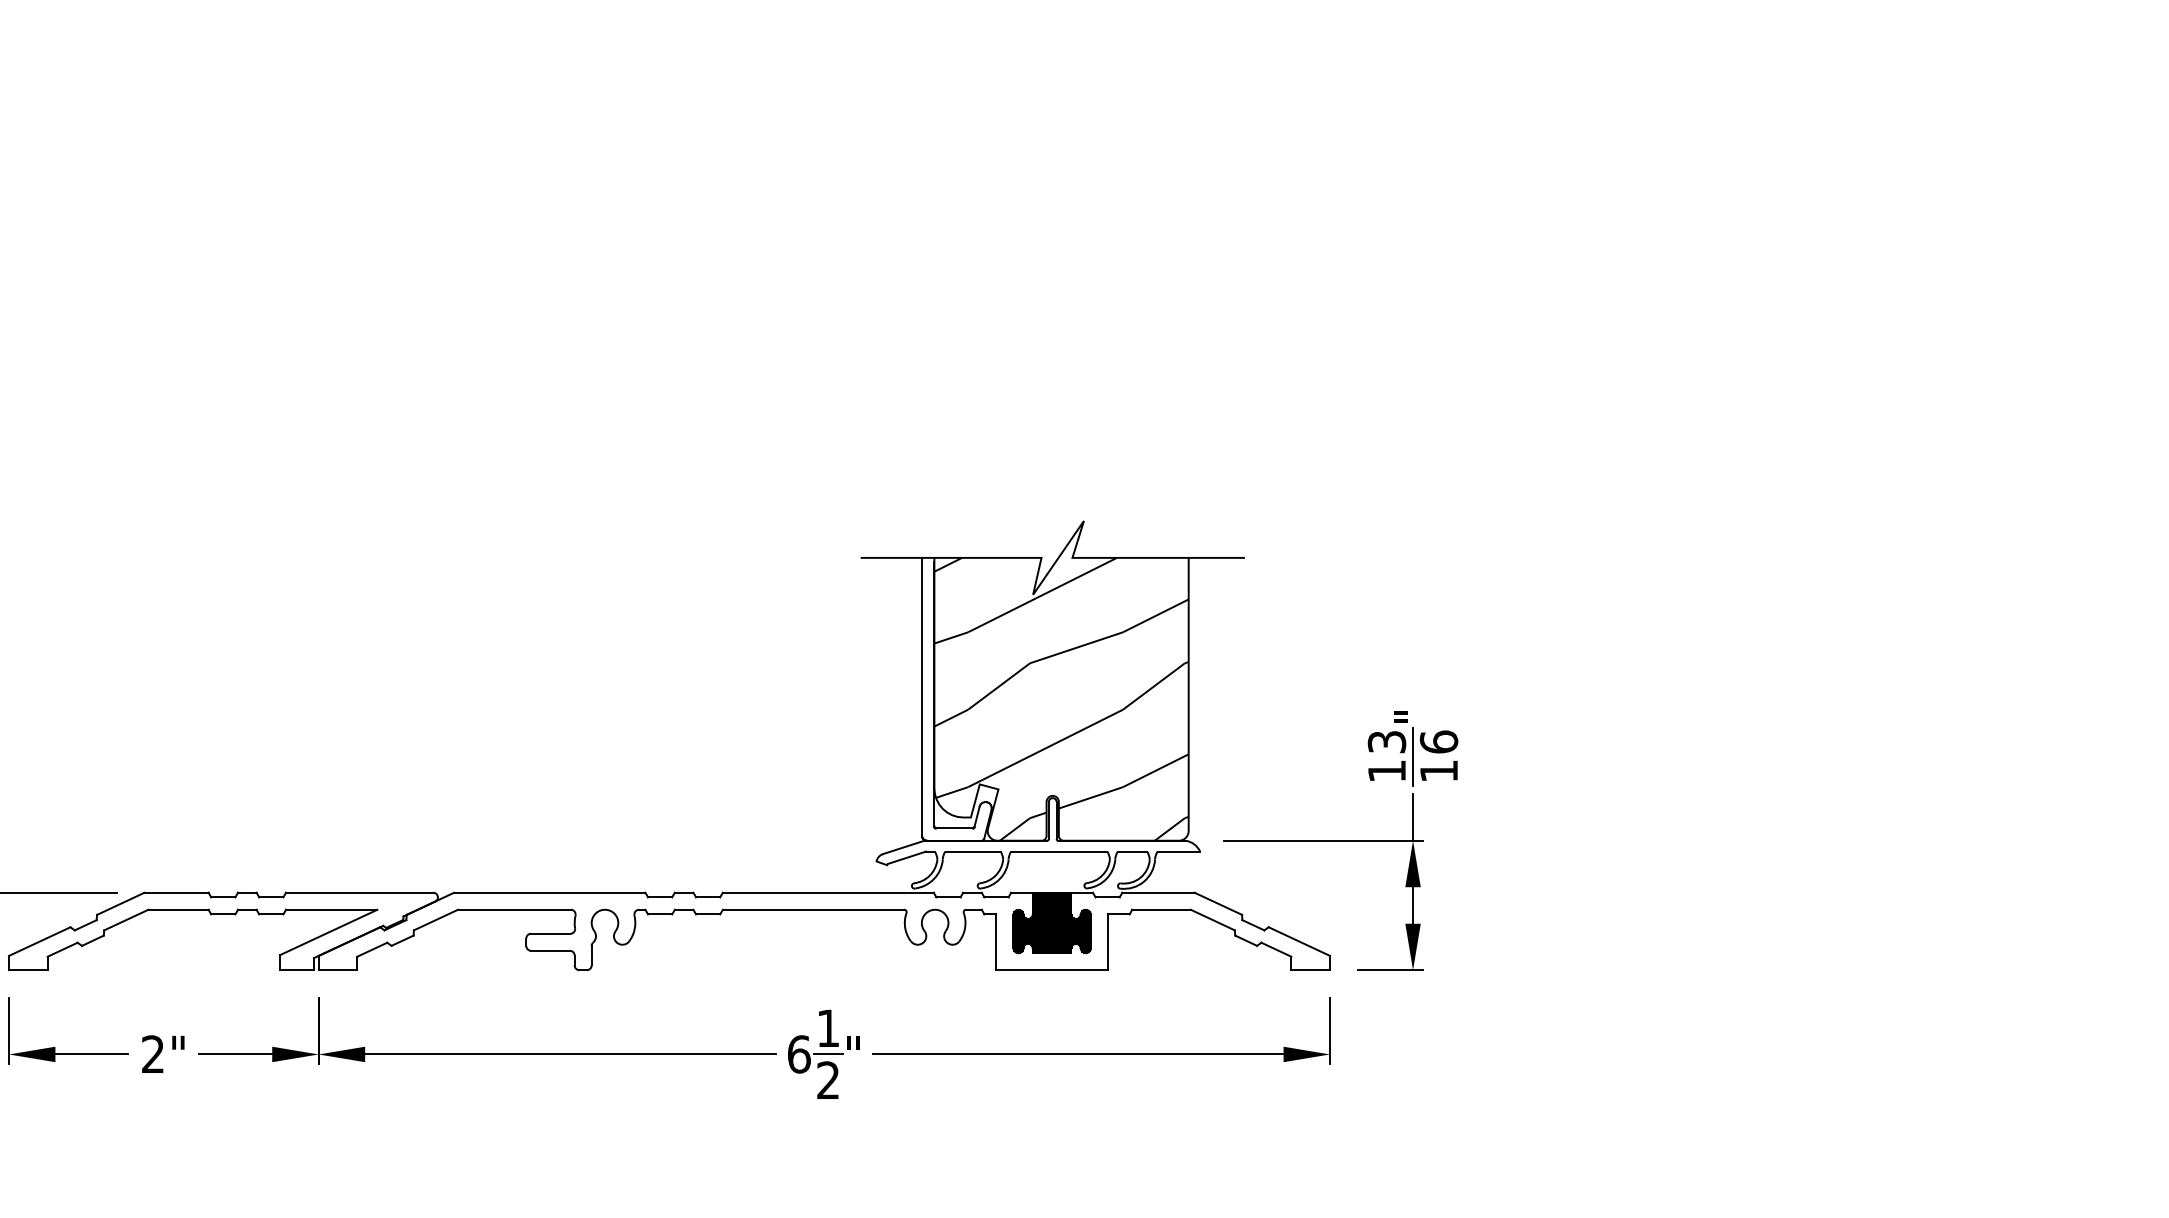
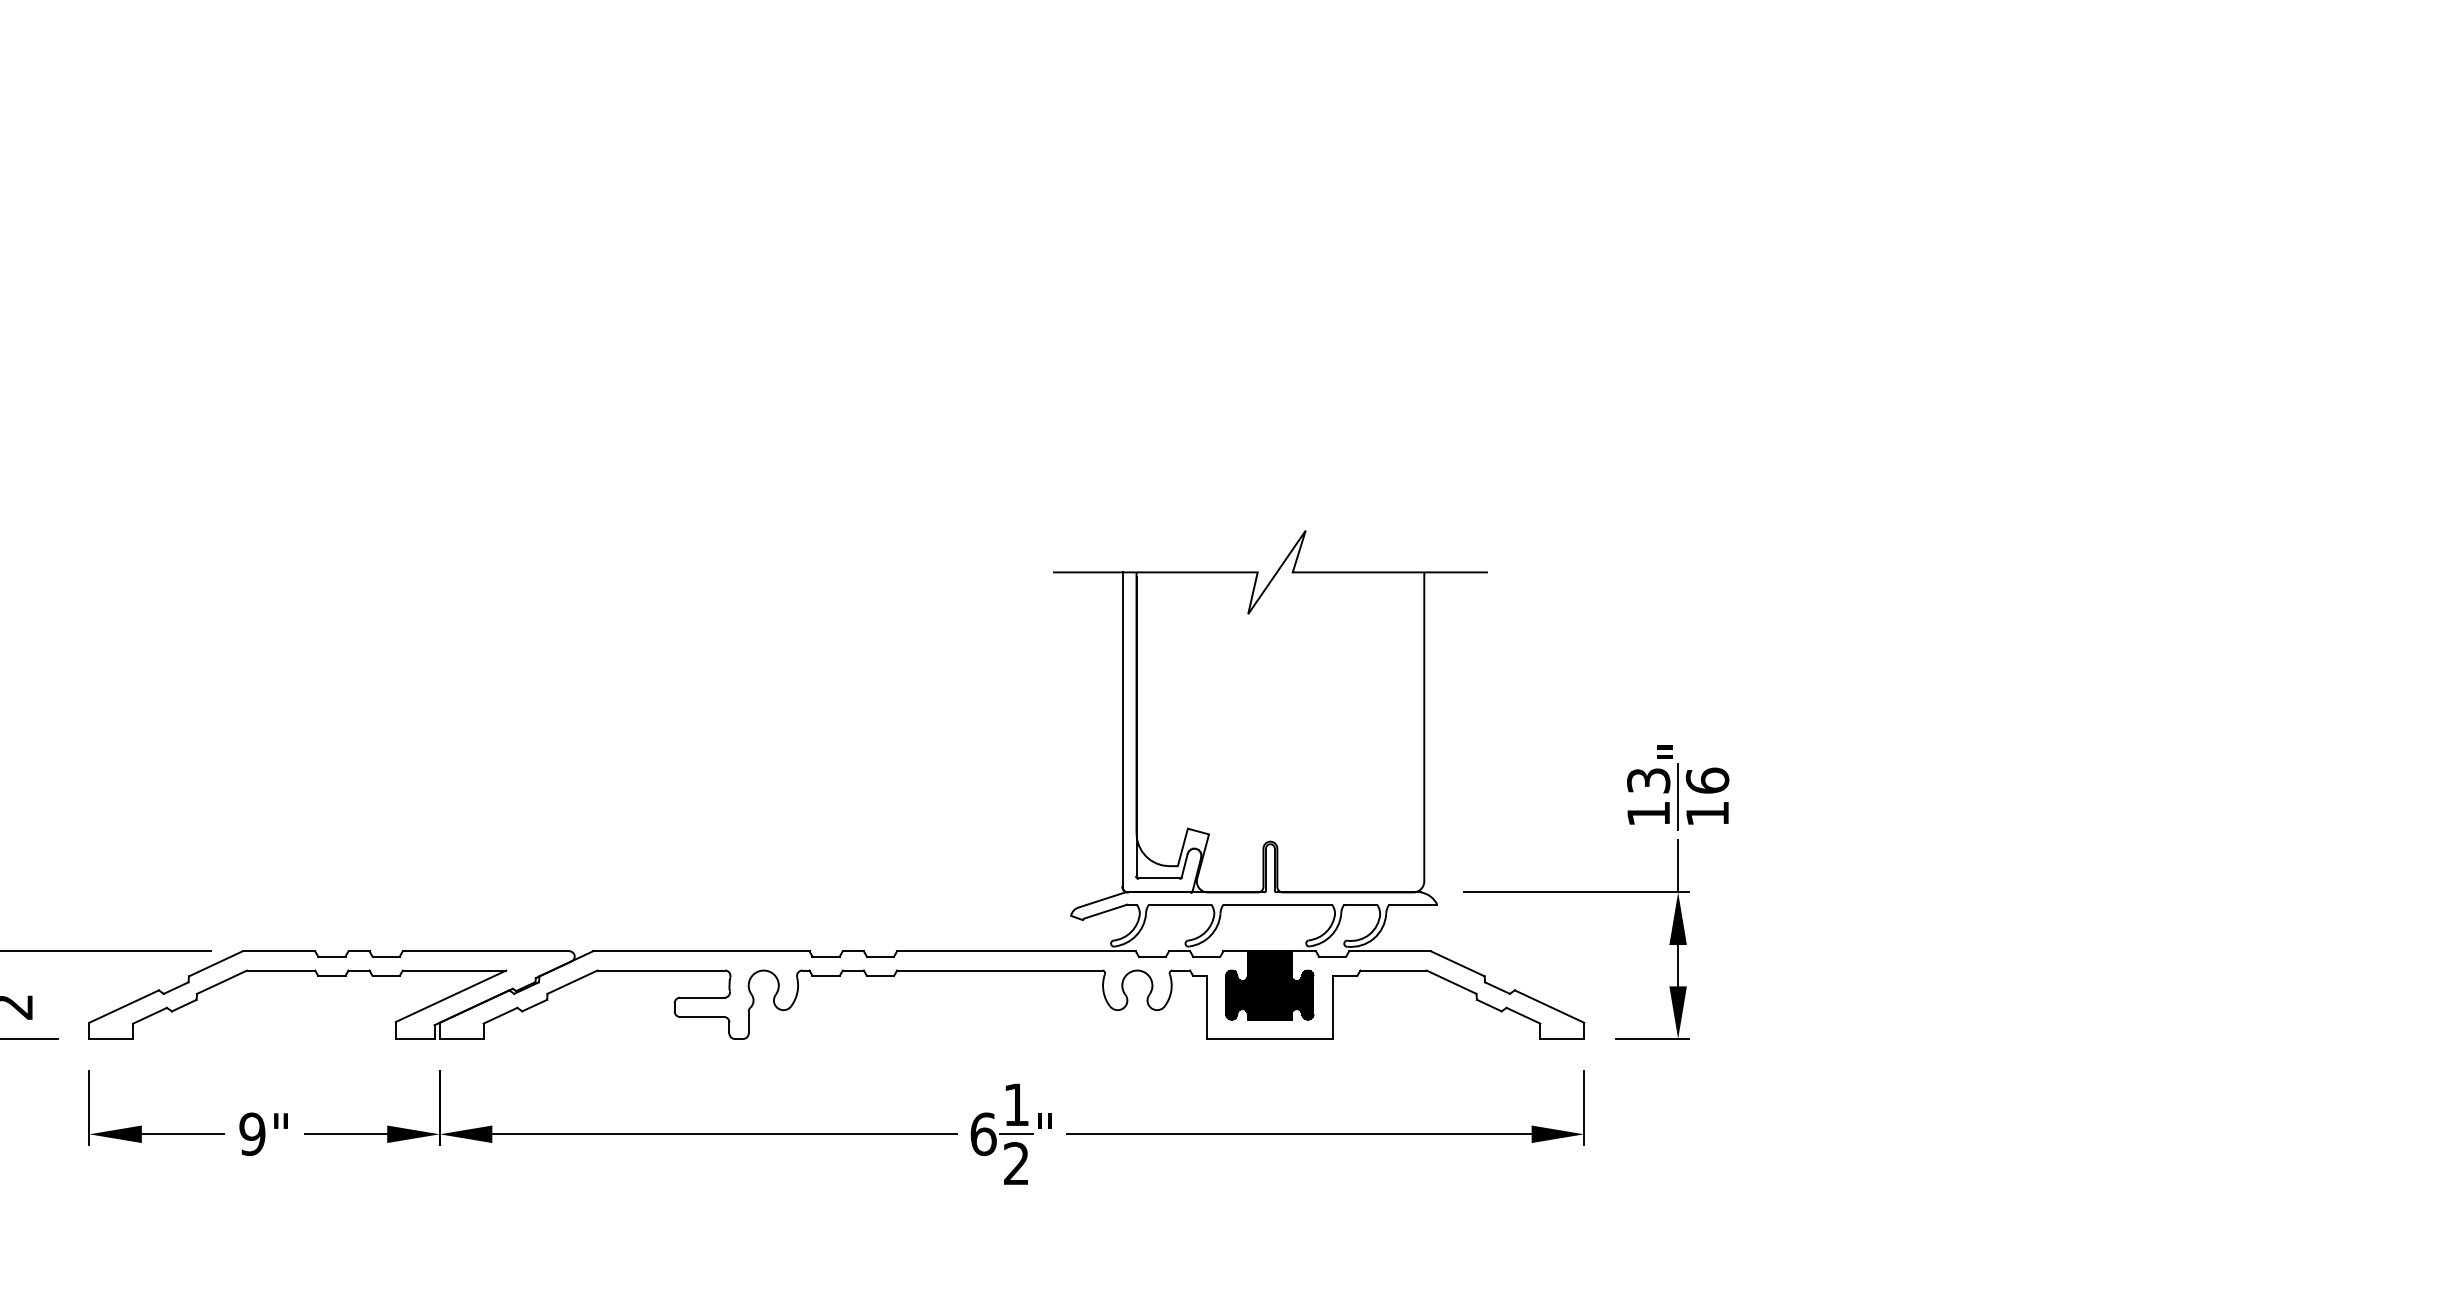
hatch: (1061, 698) -> (1280, 731), removed
text: (152, 1054) -> (251, 1134), 2" -> 9"

